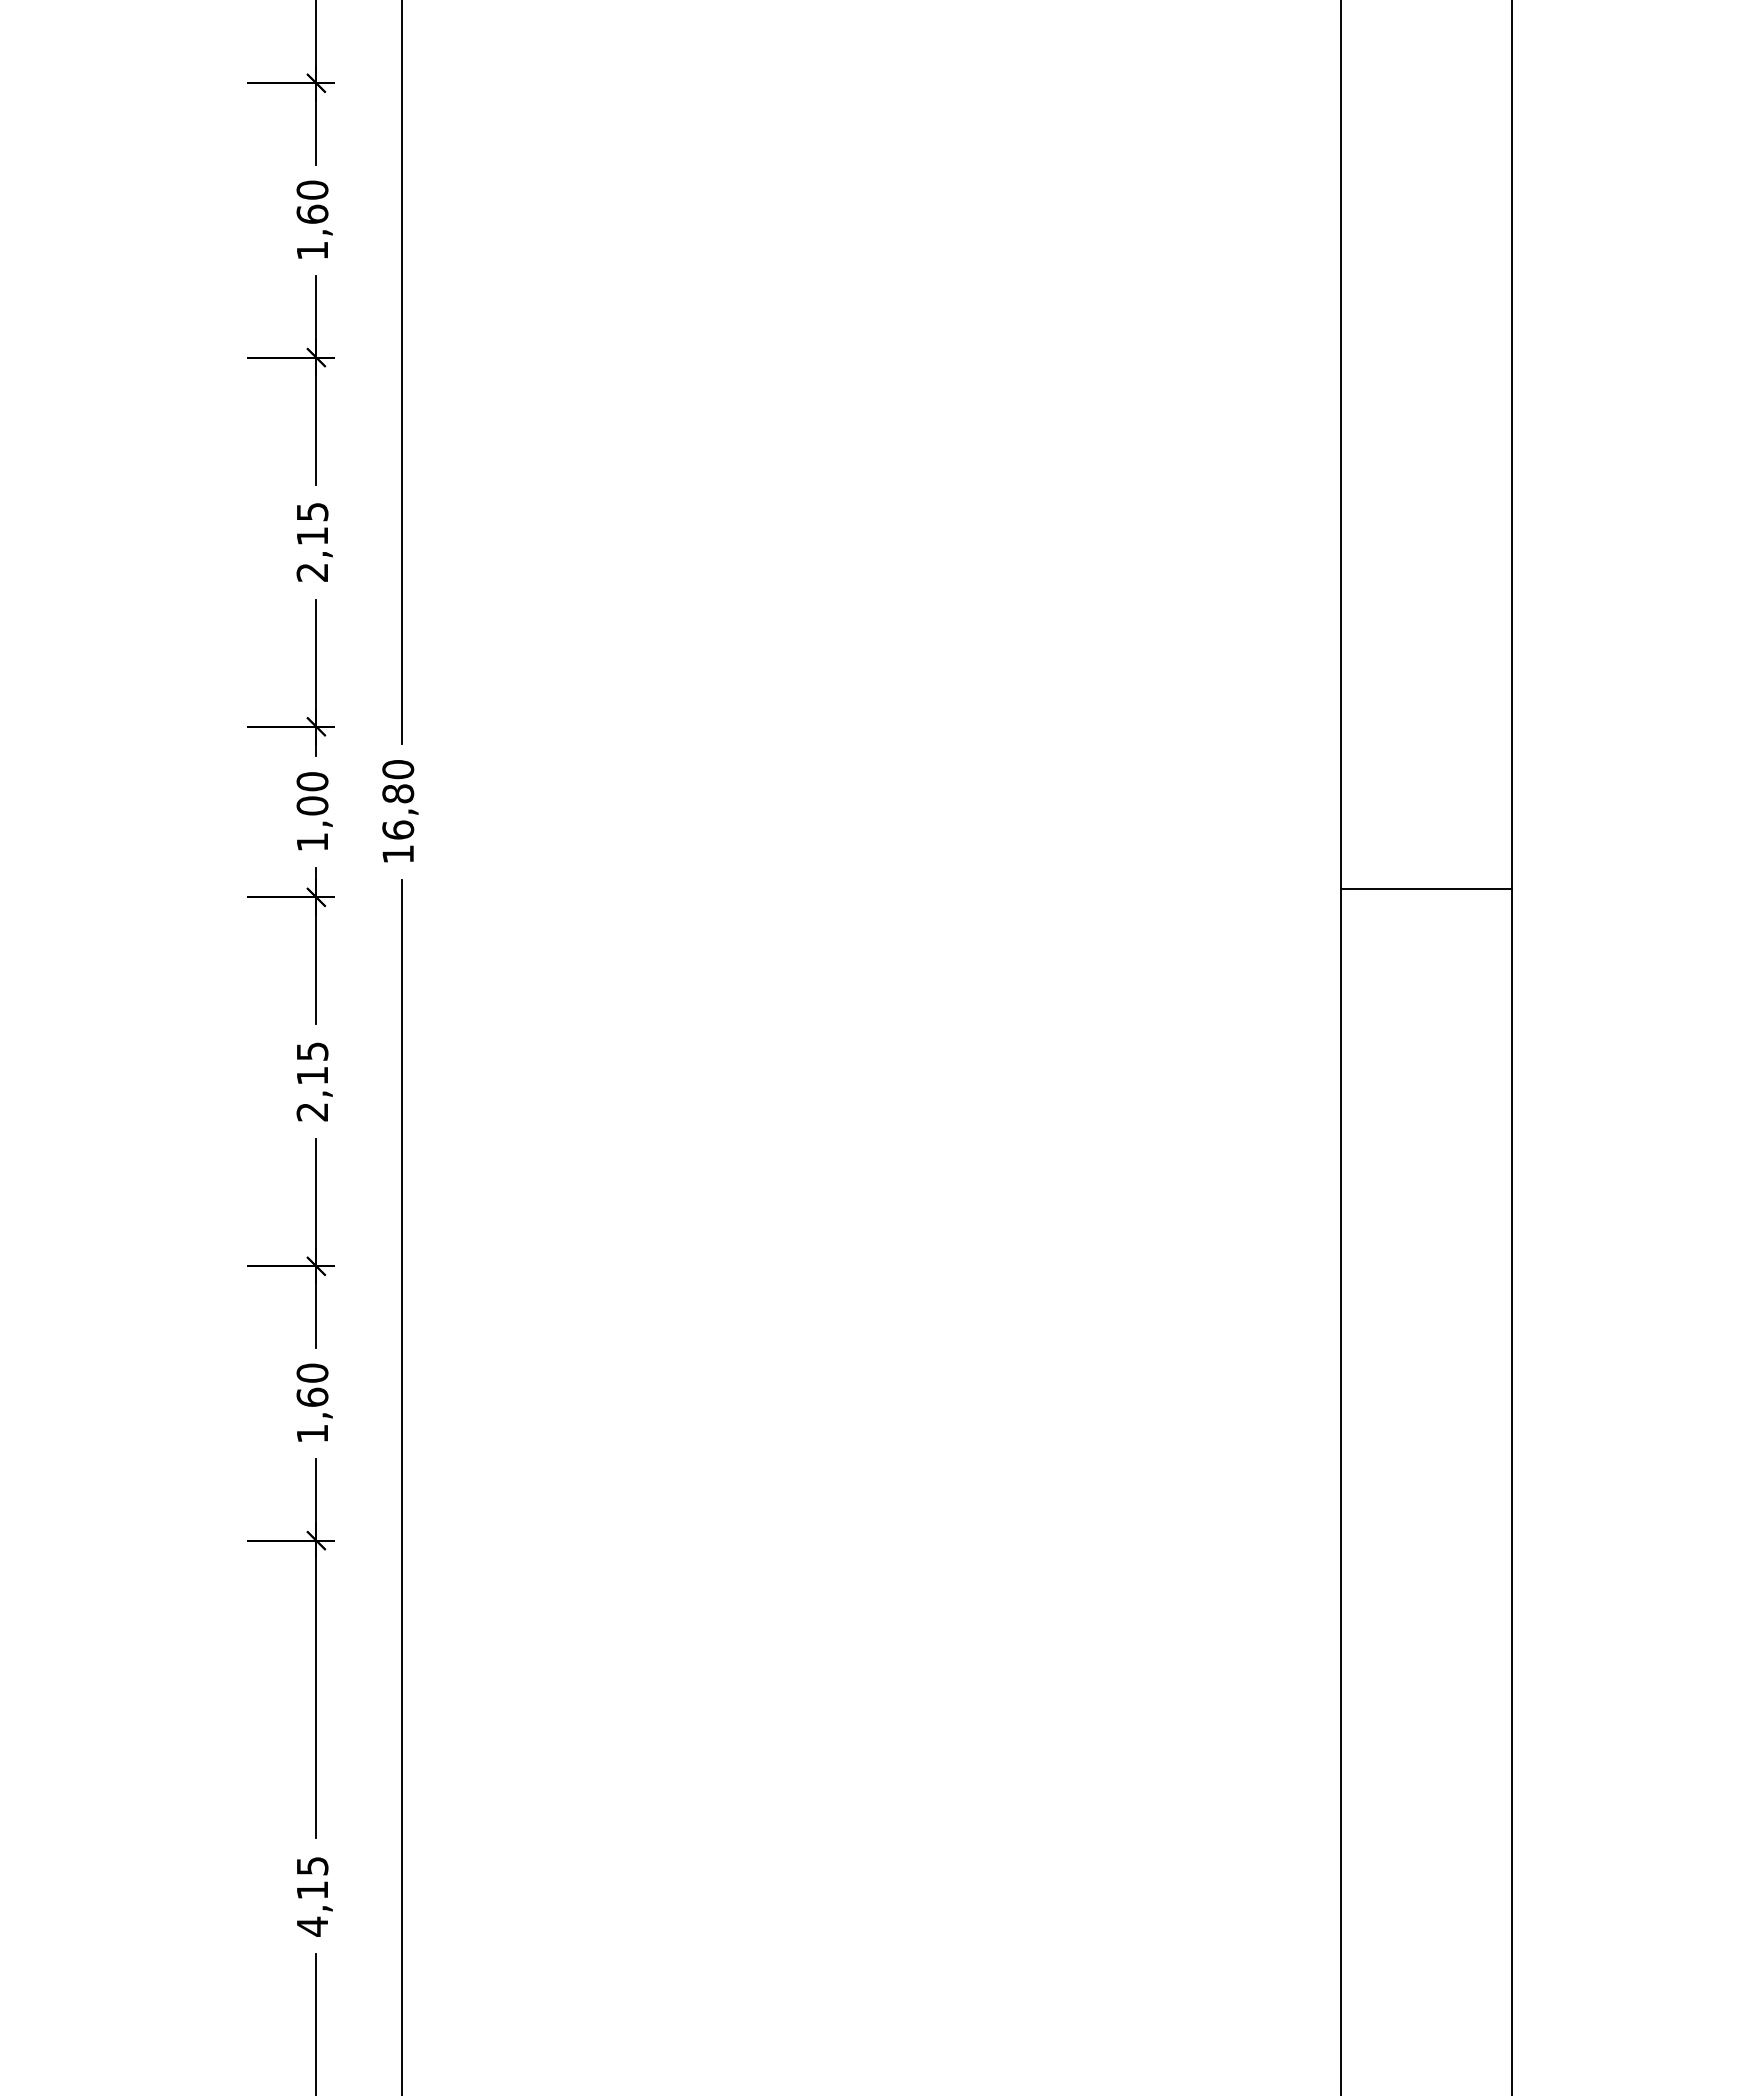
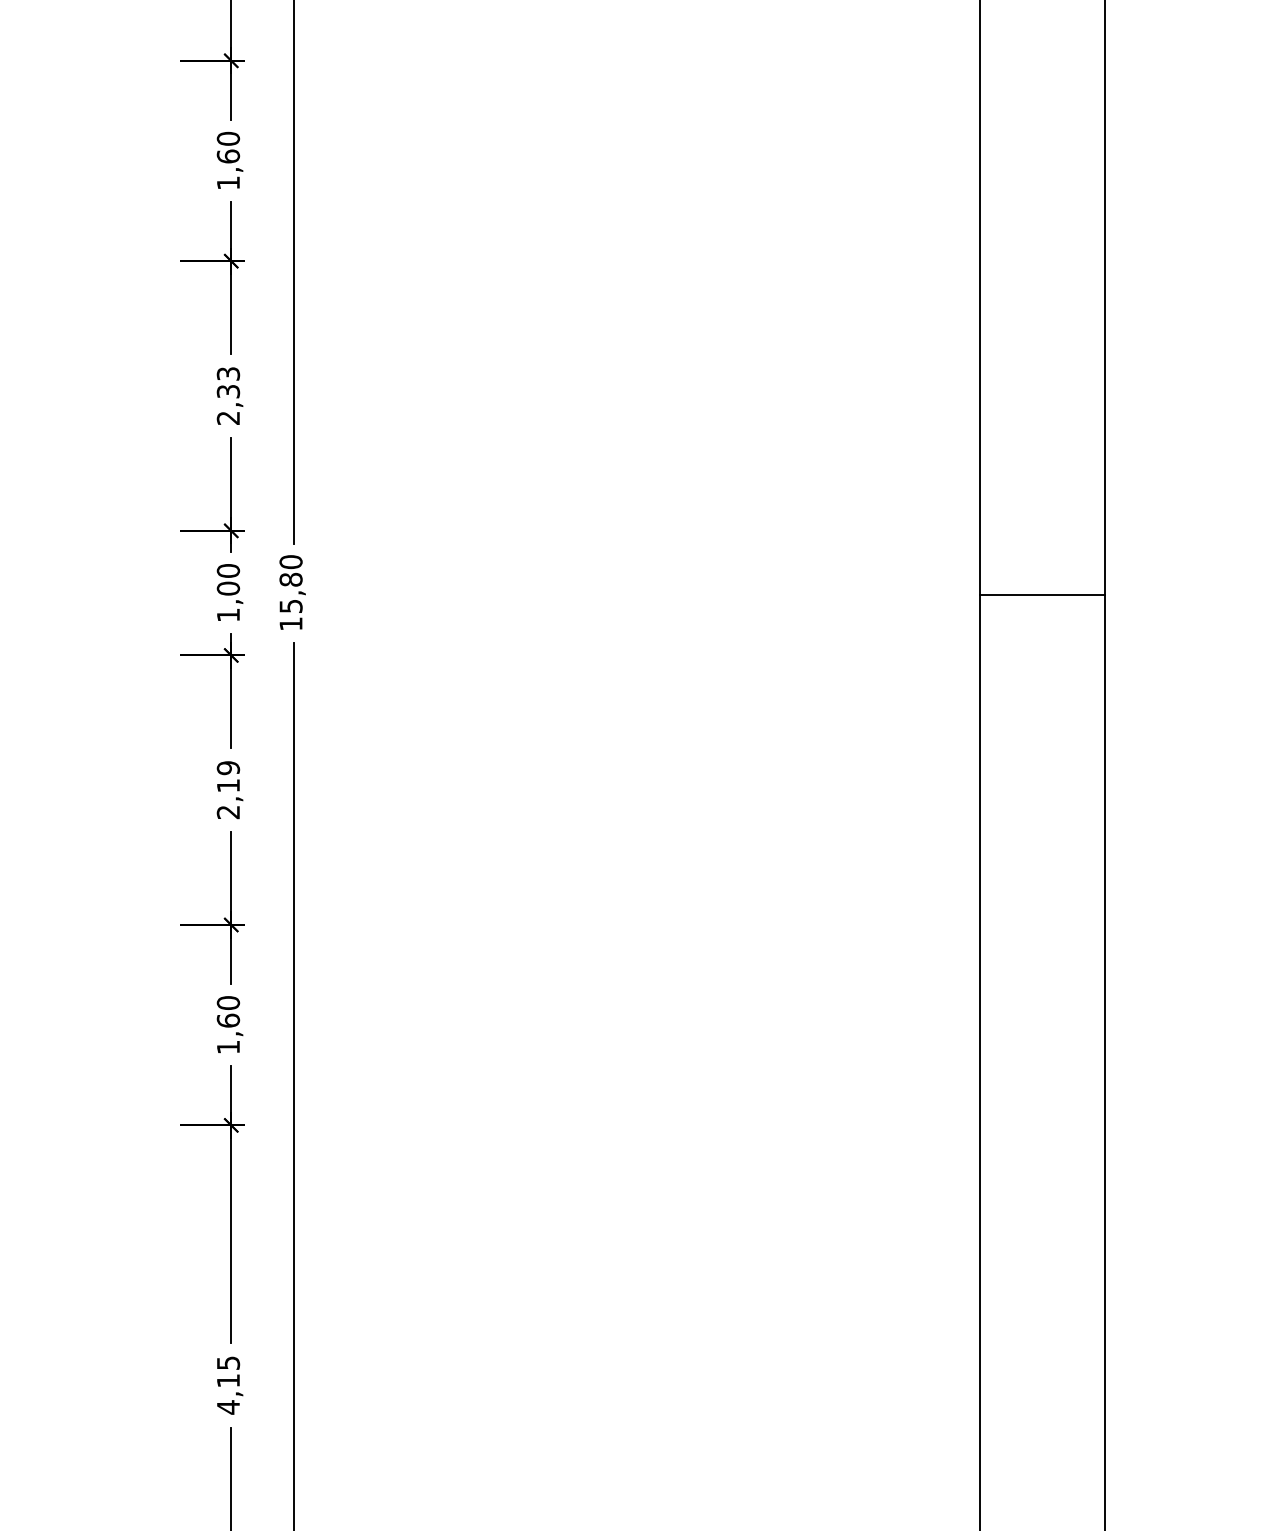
text: (312, 524) -> (228, 383), 2,15 -> 2,33
text: (398, 829) -> (291, 605), 16,80 -> 15,80
line: (1426, 889) -> (1042, 594), moved
text: (312, 1051) -> (228, 768), 2,15 -> 2,19

